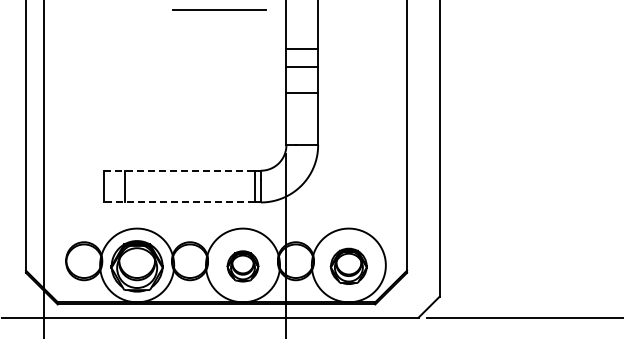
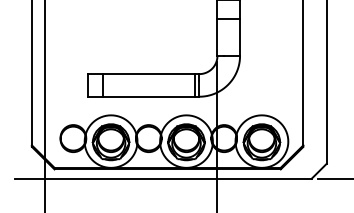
line: (179, 170) -> (141, 73), dashed -> solid
line: (178, 202) -> (140, 96), dashed -> solid
part: (242, 266) -> (186, 142), size x1.67
part: (348, 266) -> (261, 142), size x1.43

